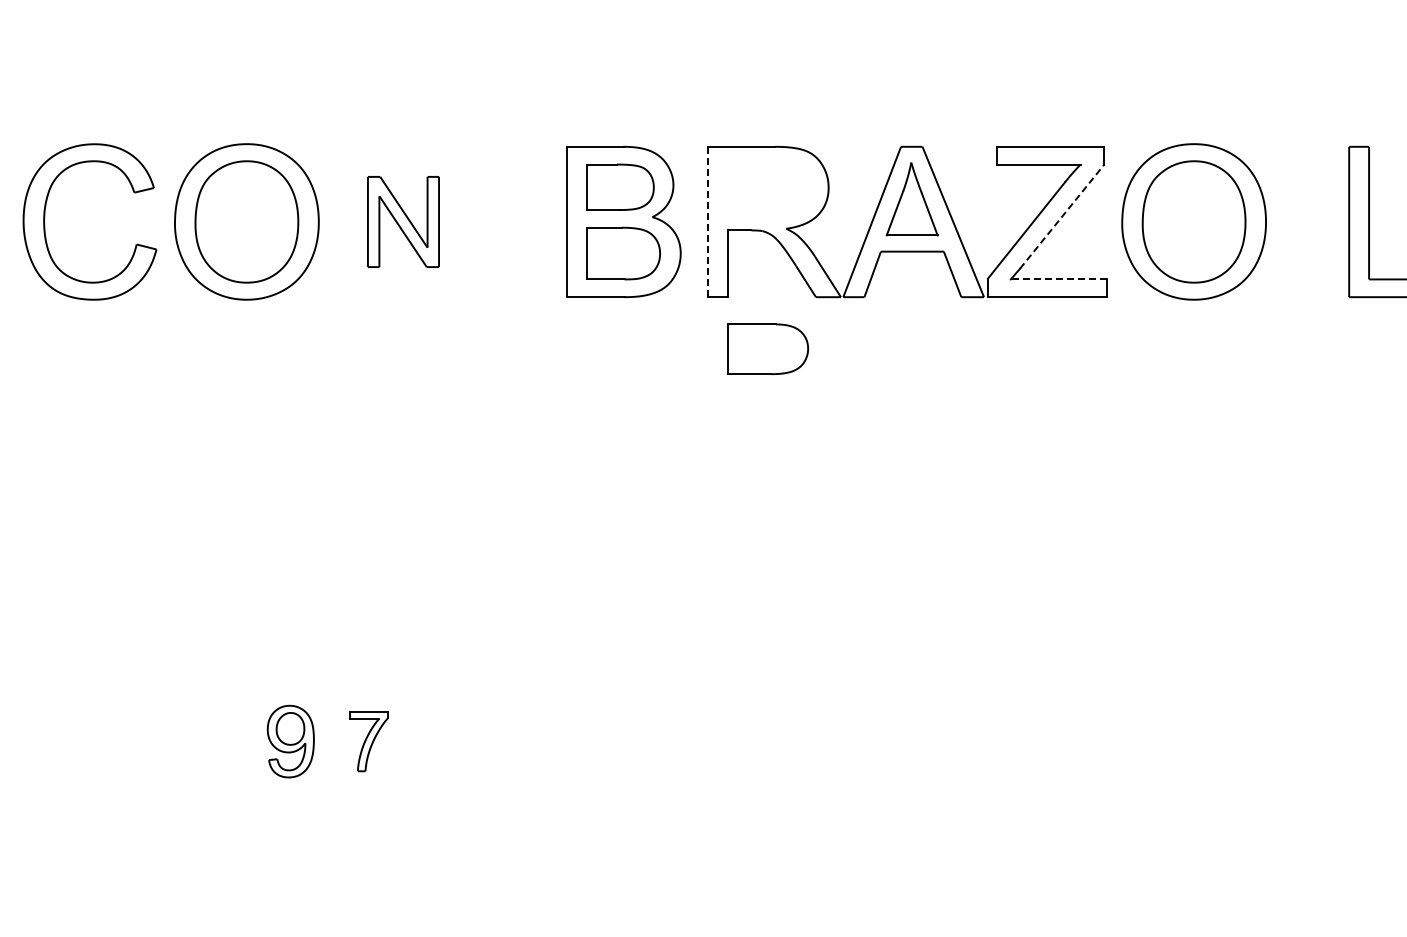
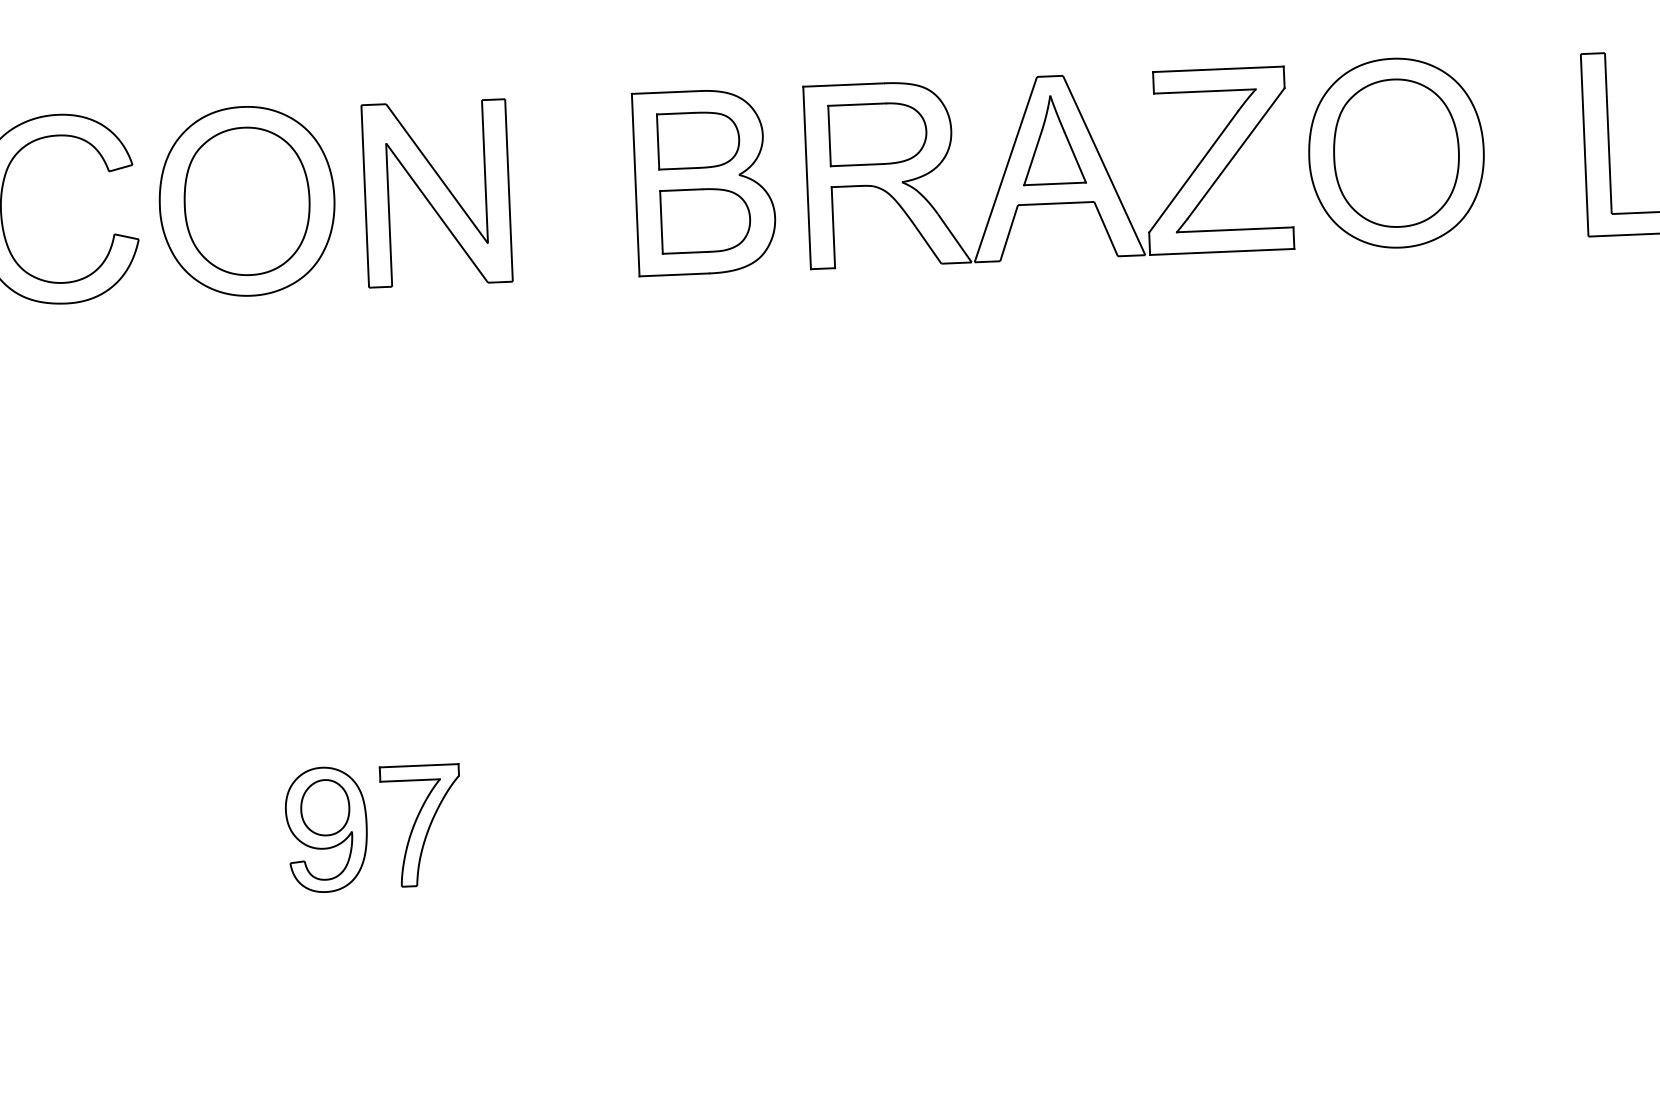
line: (1062, 216) -> (1236, 153), dashed -> solid
part: (403, 221) -> (437, 192), size x1.67
line: (708, 222) -> (807, 178), dashed -> solid
line: (1058, 279) -> (1234, 229), dashed -> solid
part: (767, 349) -> (877, 134), moved
part: (290, 741) -> (326, 829), size x1.43
part: (368, 741) -> (421, 825), size x1.67

